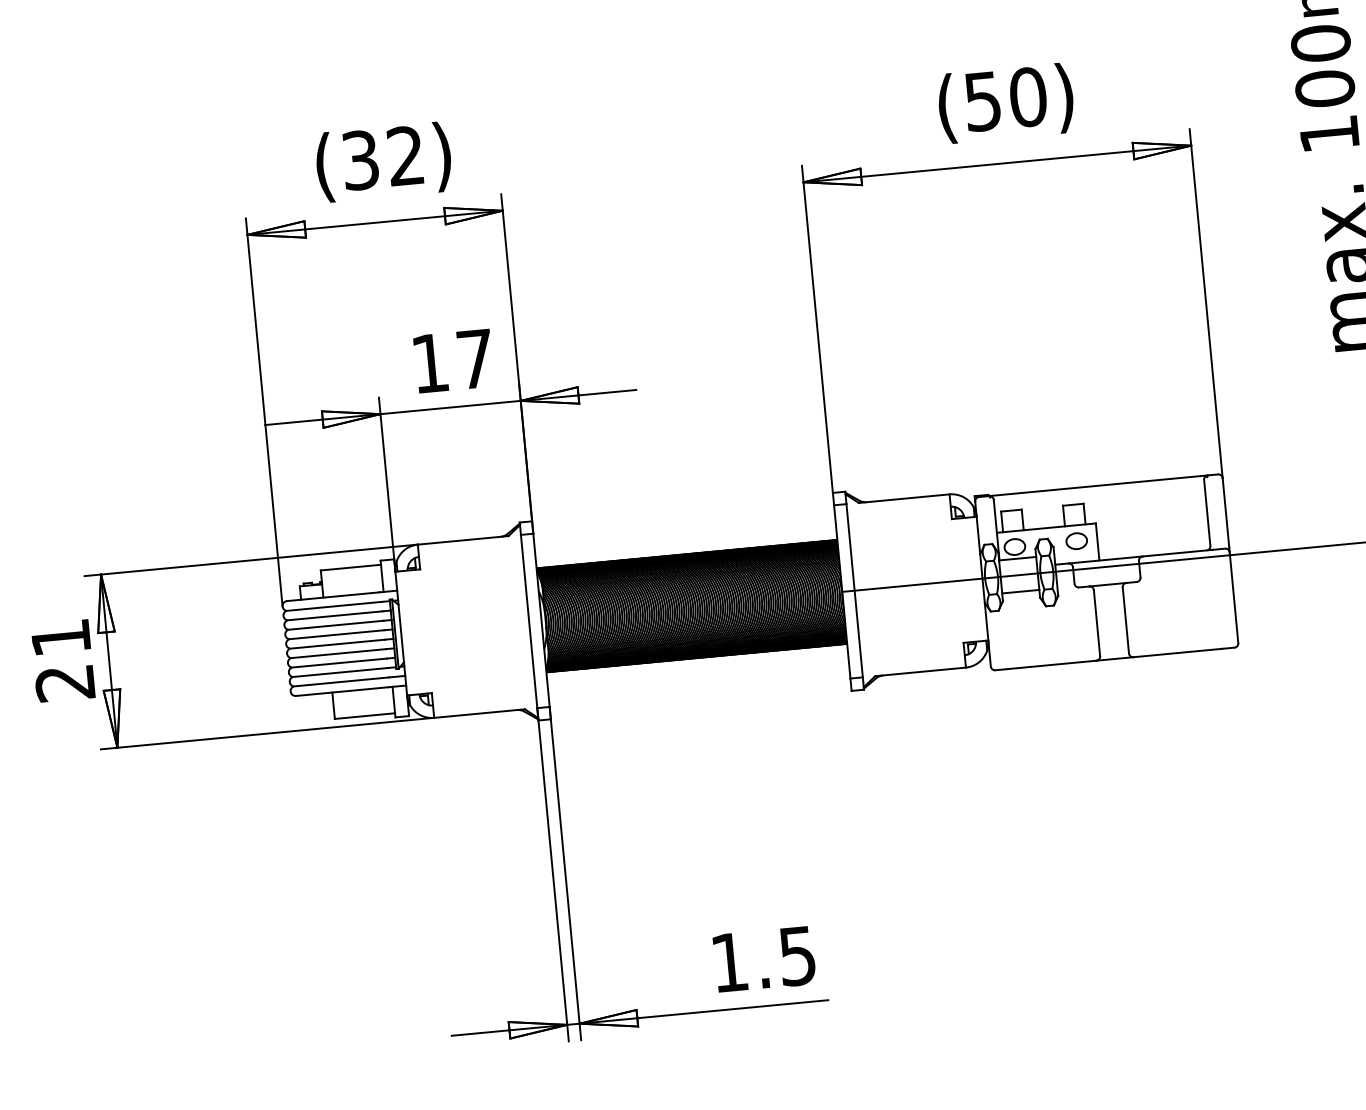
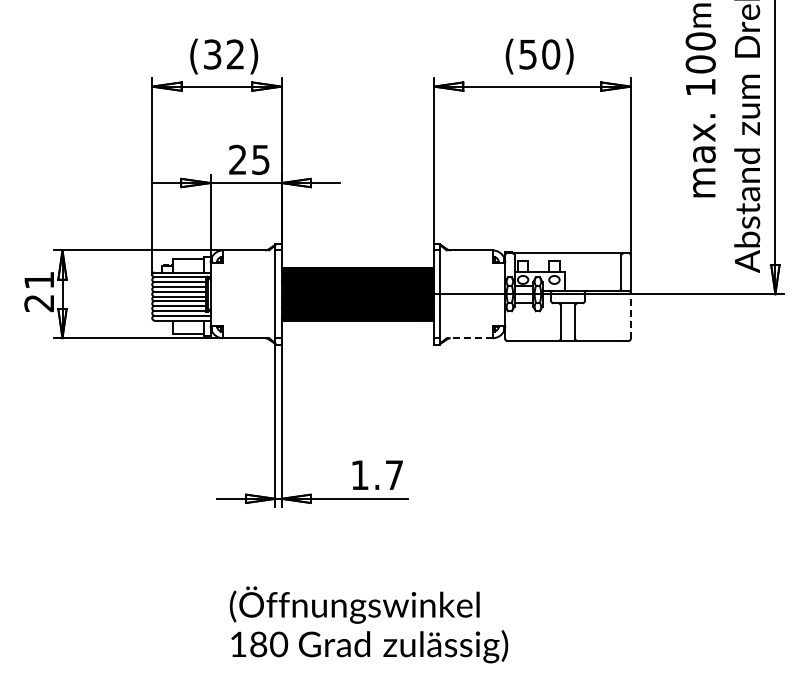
text: (452, 360) -> (249, 159), 17 -> 25
line: (1233, 597) -> (630, 315), solid -> dashed
line: (920, 672) -> (469, 338), solid -> dashed
text: (795, 956) -> (393, 475), 1.5 -> 1.7

